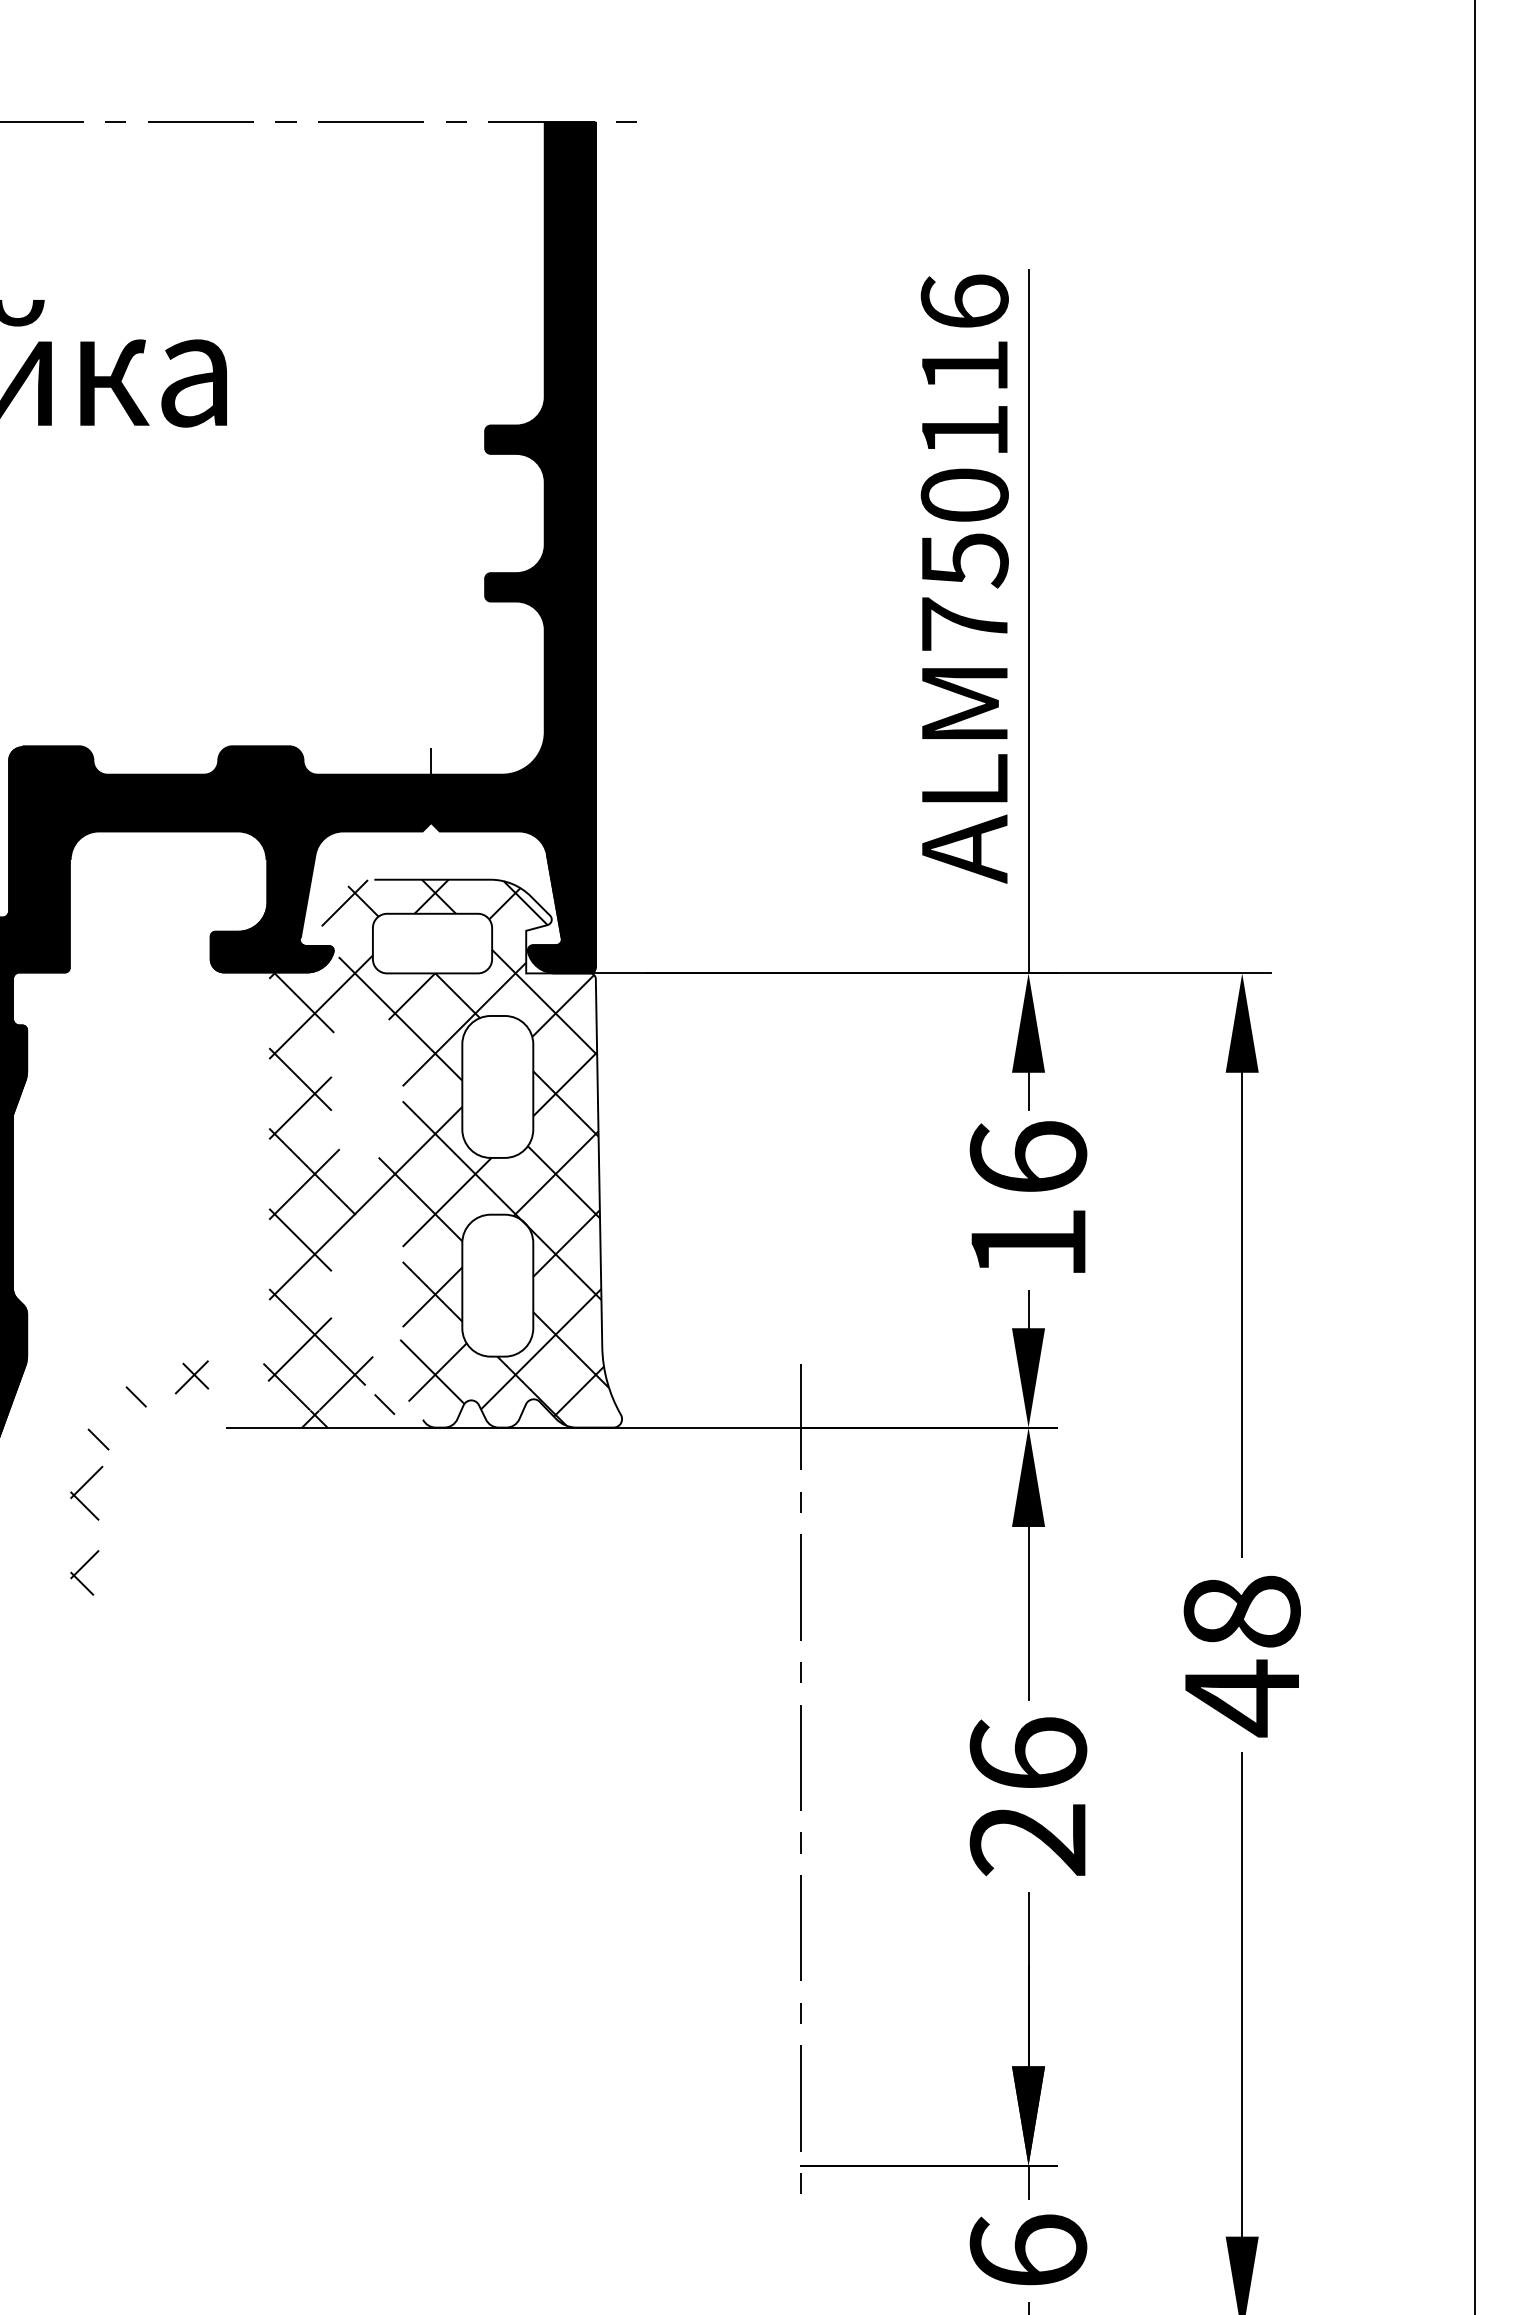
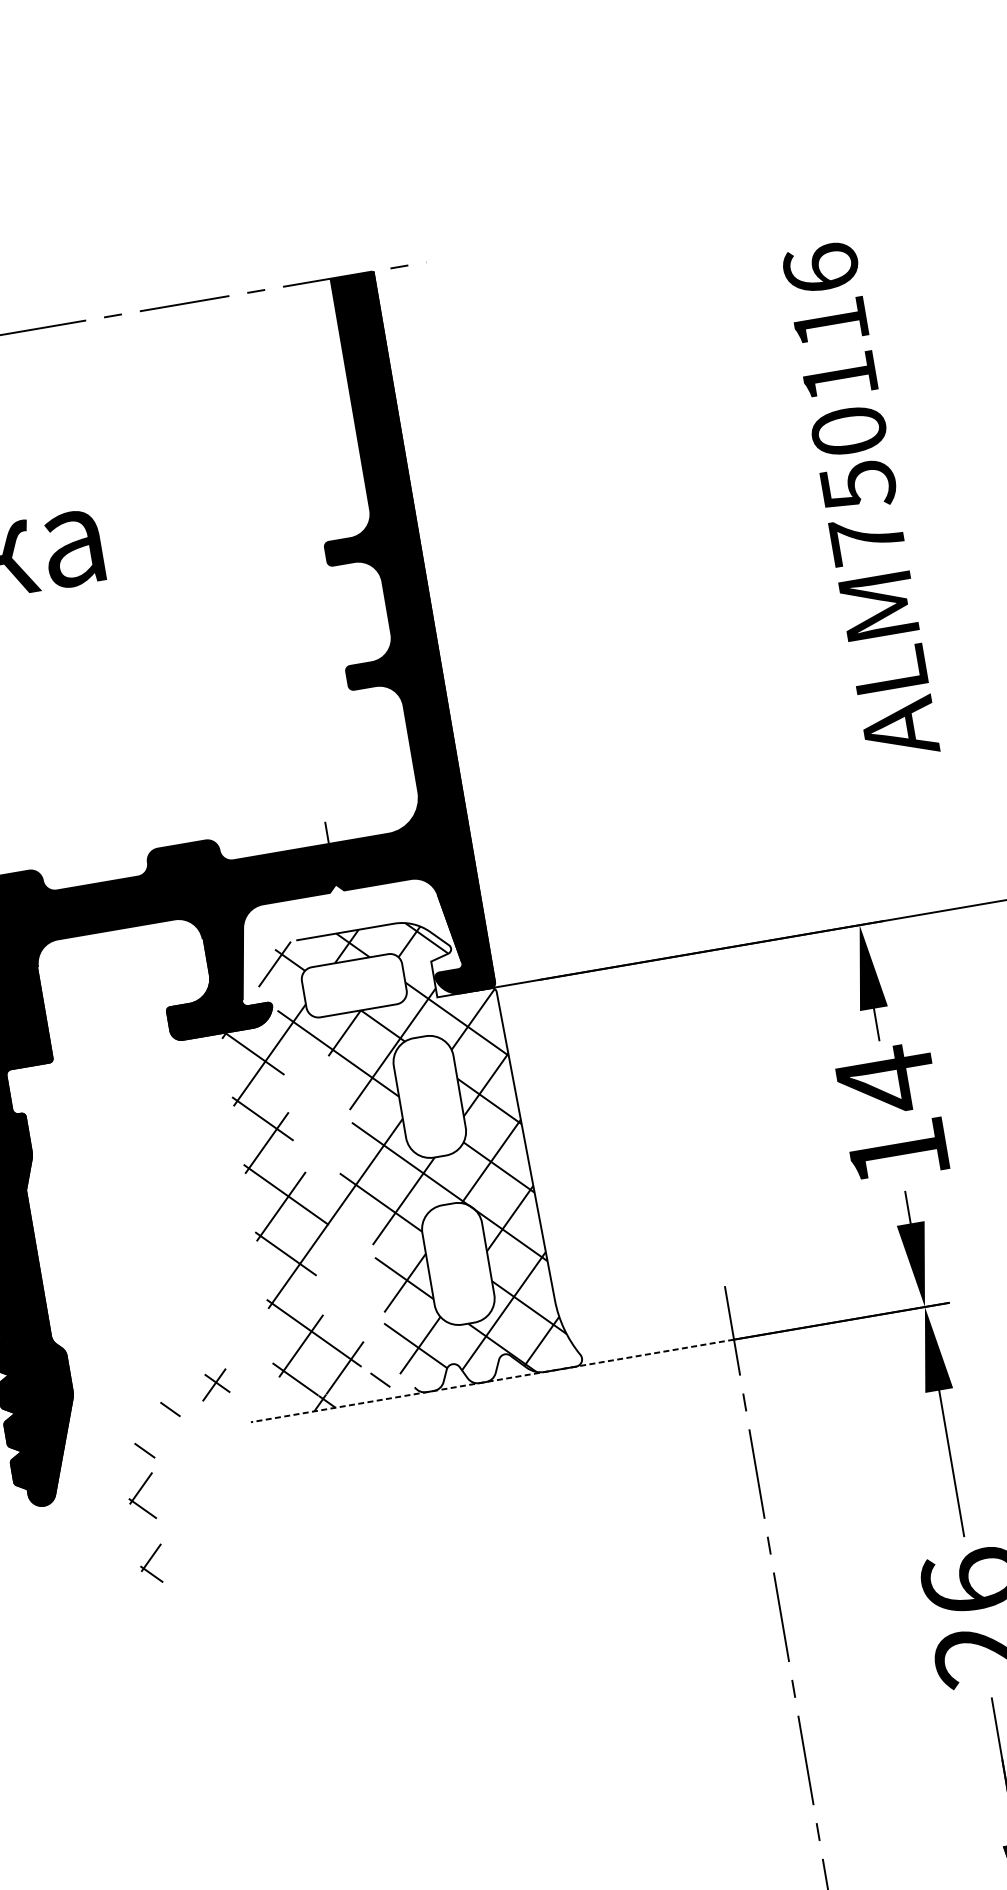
text: (964, 578) -> (860, 501), moved
line: (1028, 621) -> (809, 629), removed
text: (1028, 1158) -> (886, 1080), 16 -> 14
line: (513, 1427) -> (491, 1380), solid -> dashed

